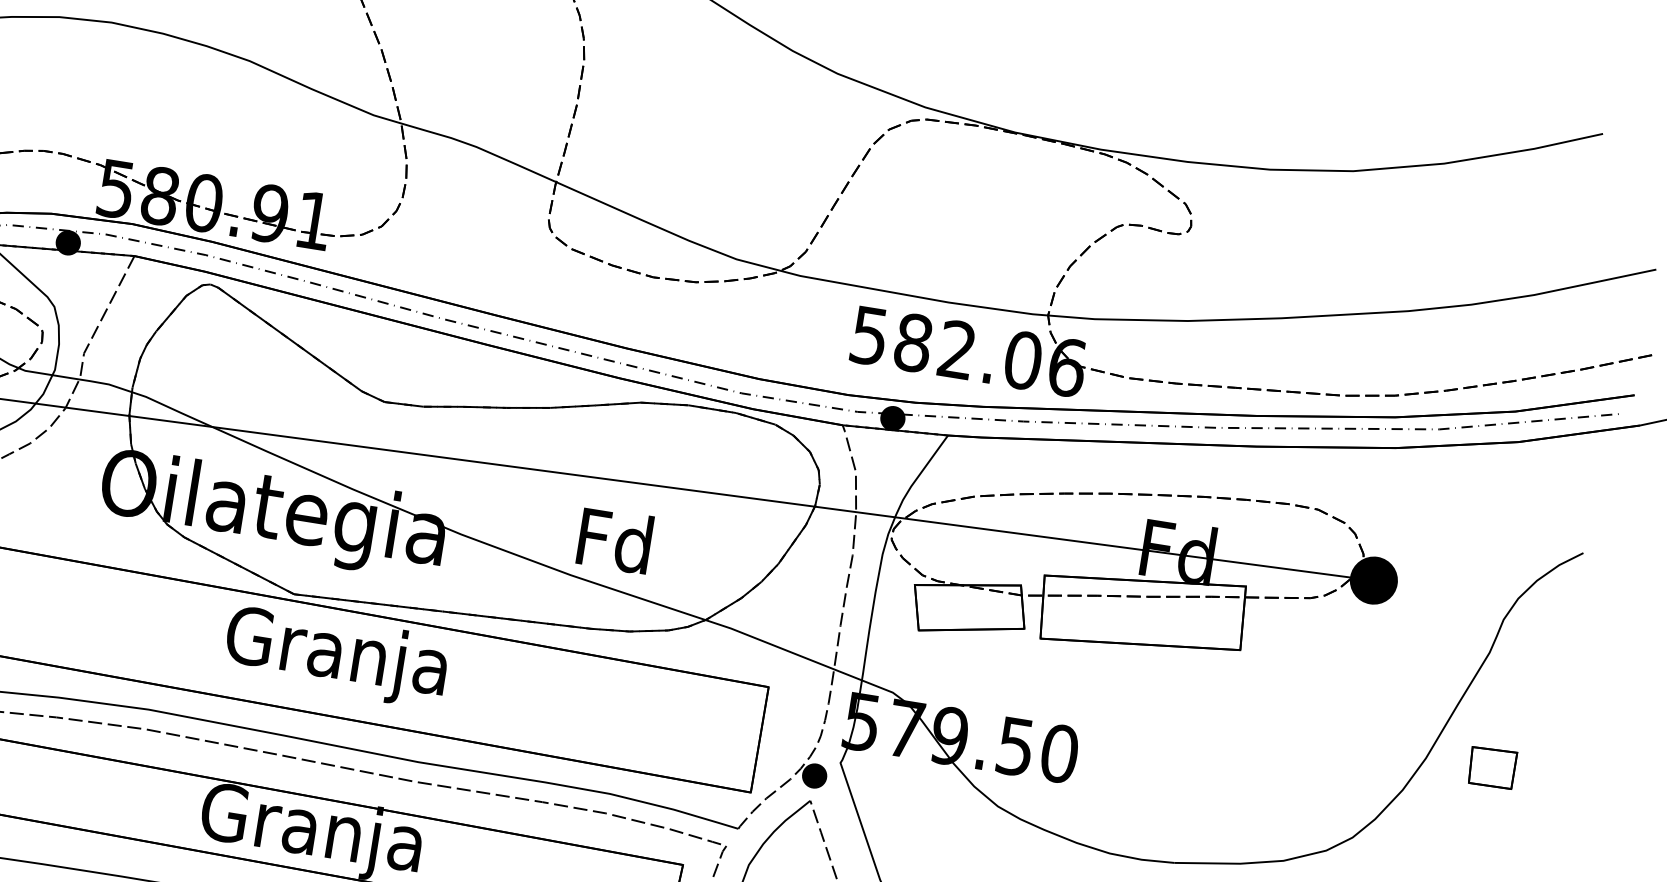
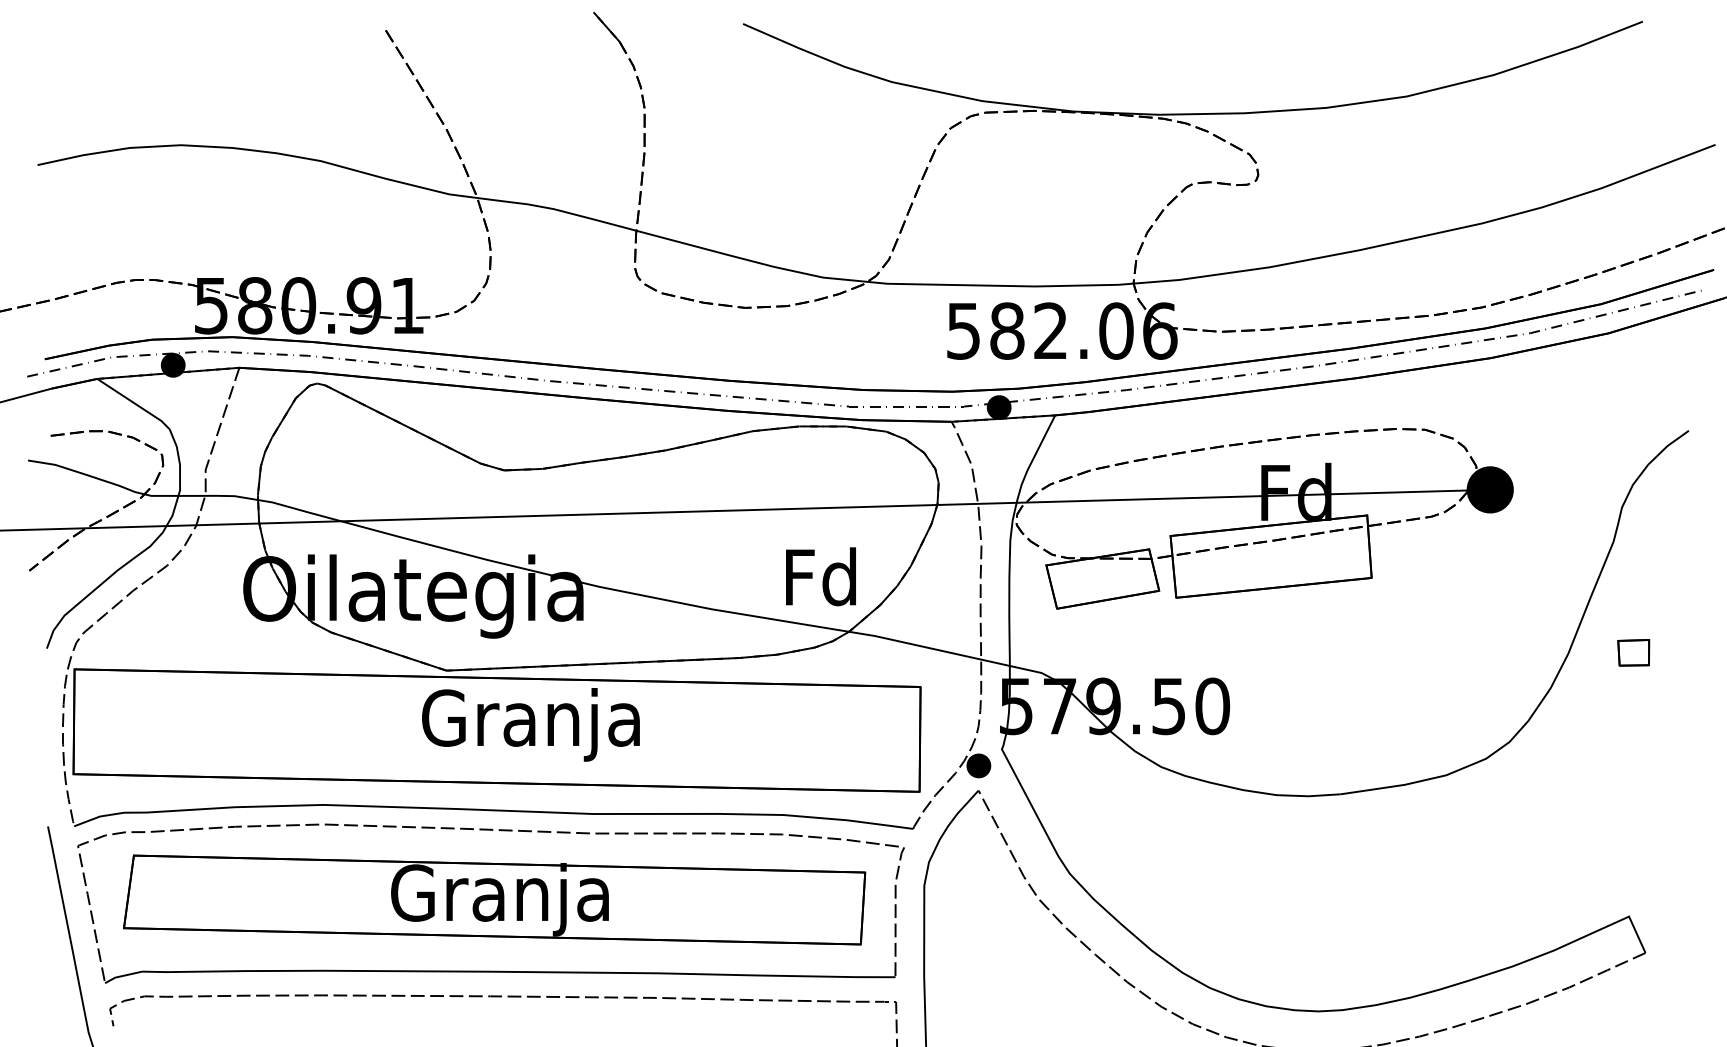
text: (614, 540) -> (820, 576), moved
text: (335, 656) -> (530, 724), moved
part: (1491, 767) -> (1633, 652), size x0.7

